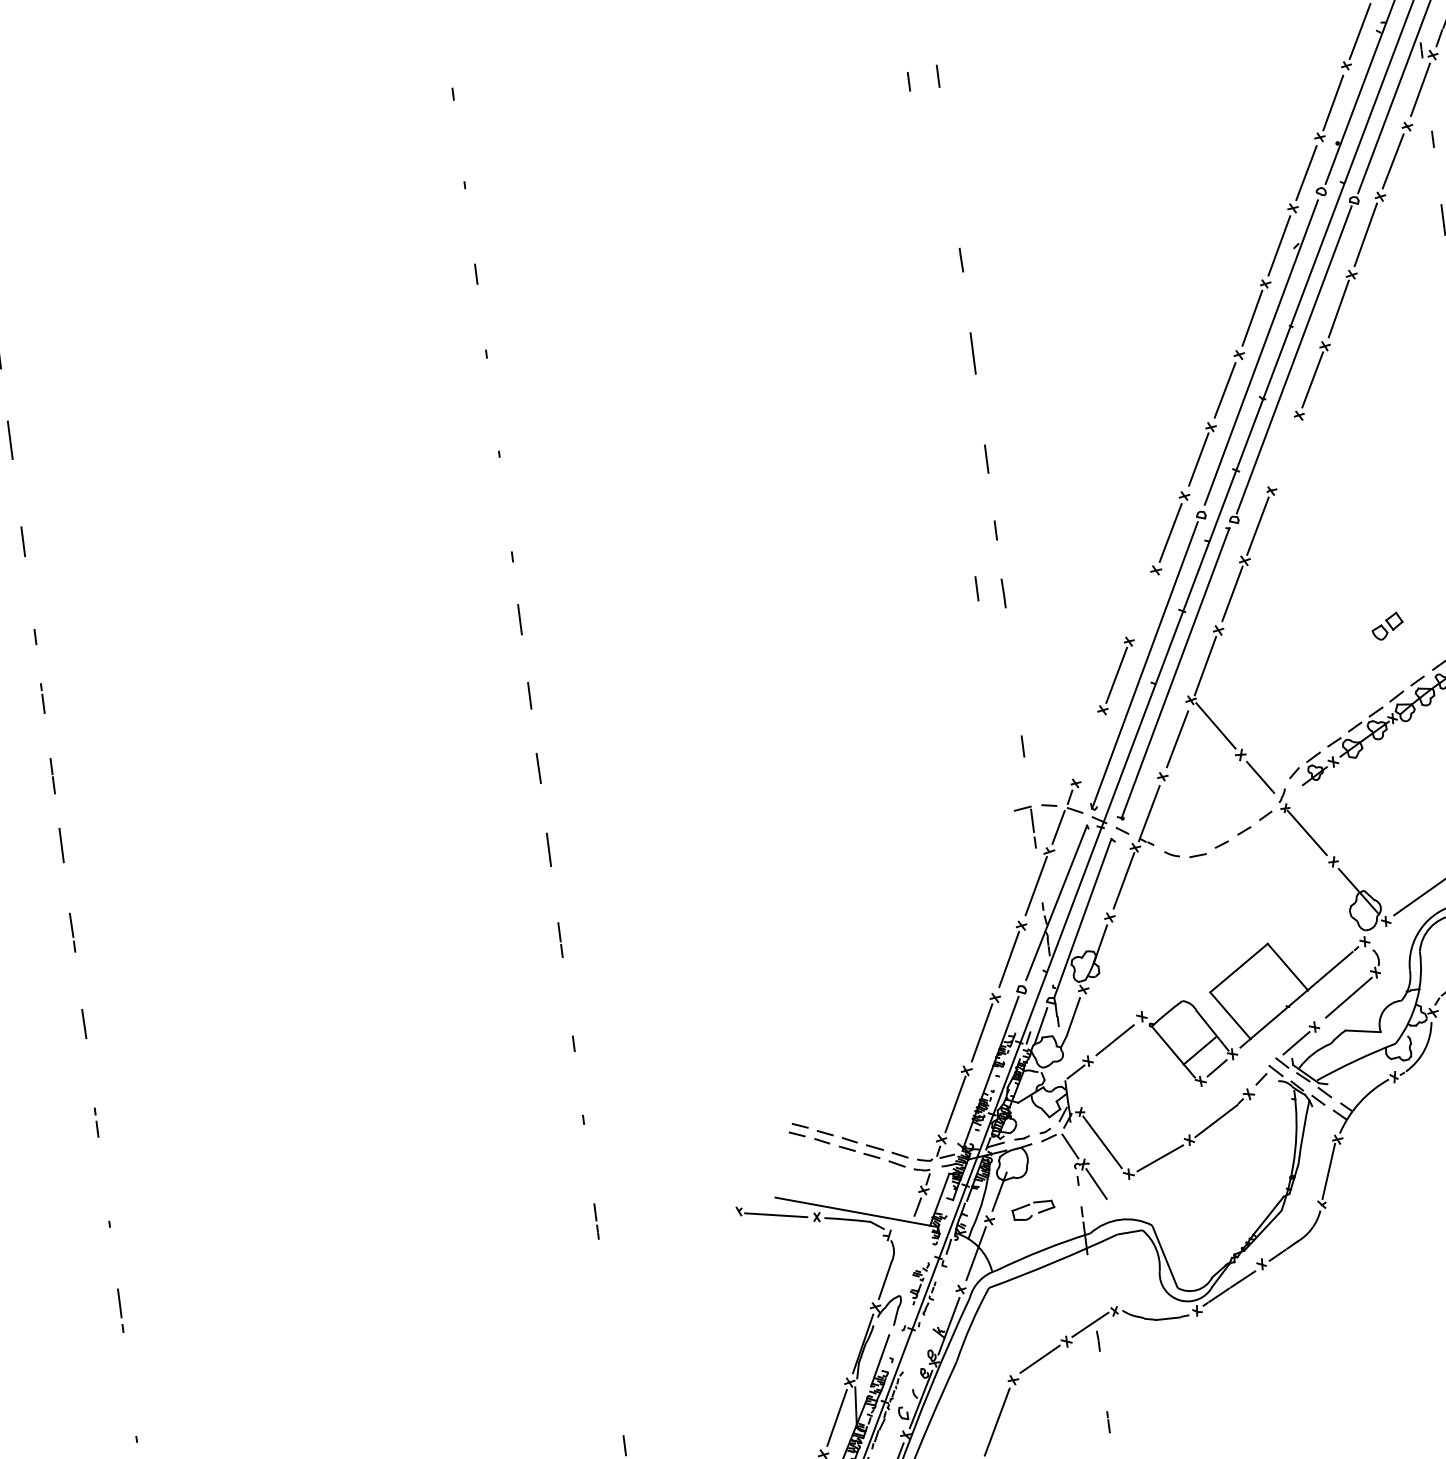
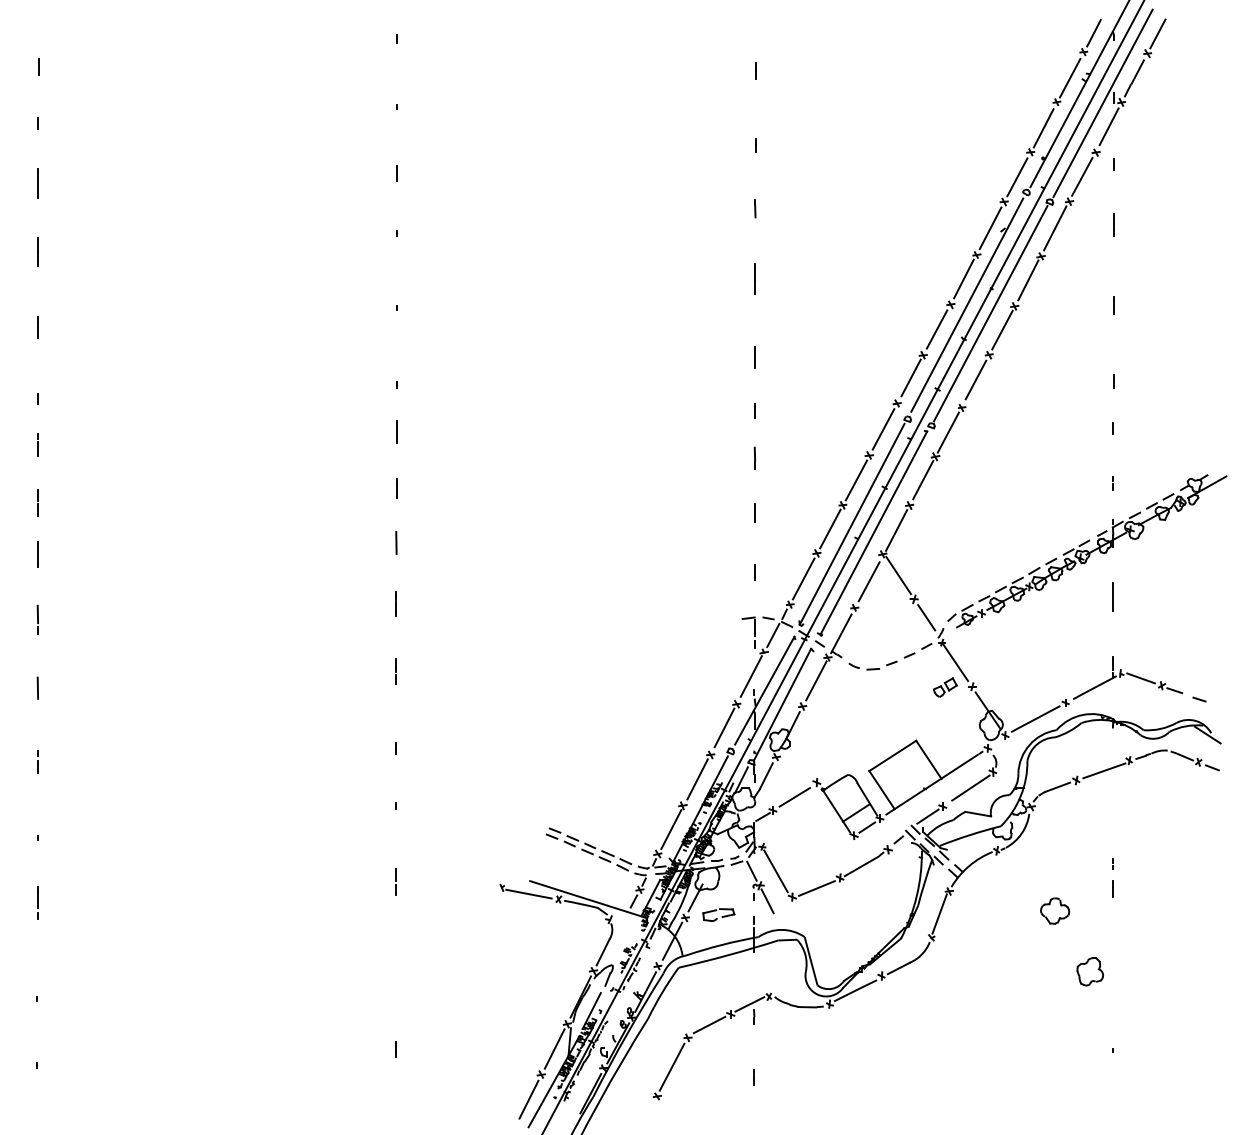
line: (908, 81) -> (755, 145), moved
line: (1285, 450) -> (975, 379), added
line: (976, 587) -> (754, 512), moved
line: (1143, 606) -> (856, 480), added
part: (1387, 626) -> (945, 687), moved
line: (1089, 746) -> (803, 578), added

